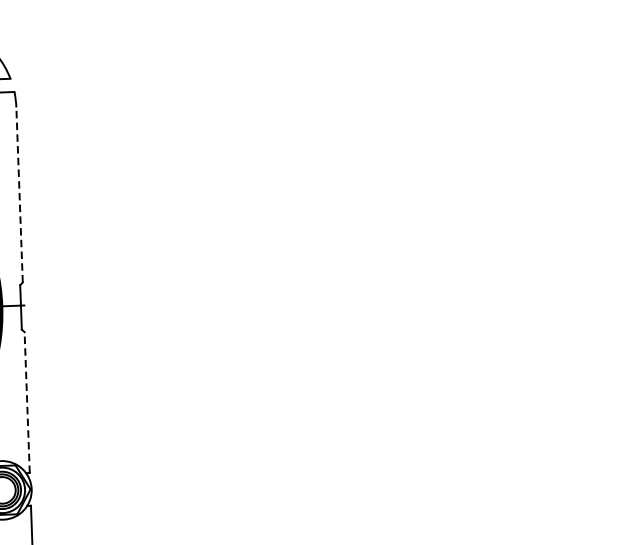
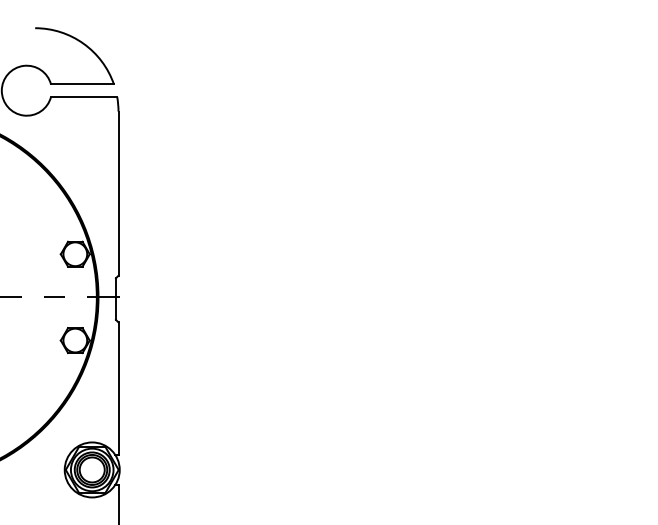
line: (19, 194) -> (118, 193), dashed -> solid
line: (27, 401) -> (118, 387), dashed -> solid

